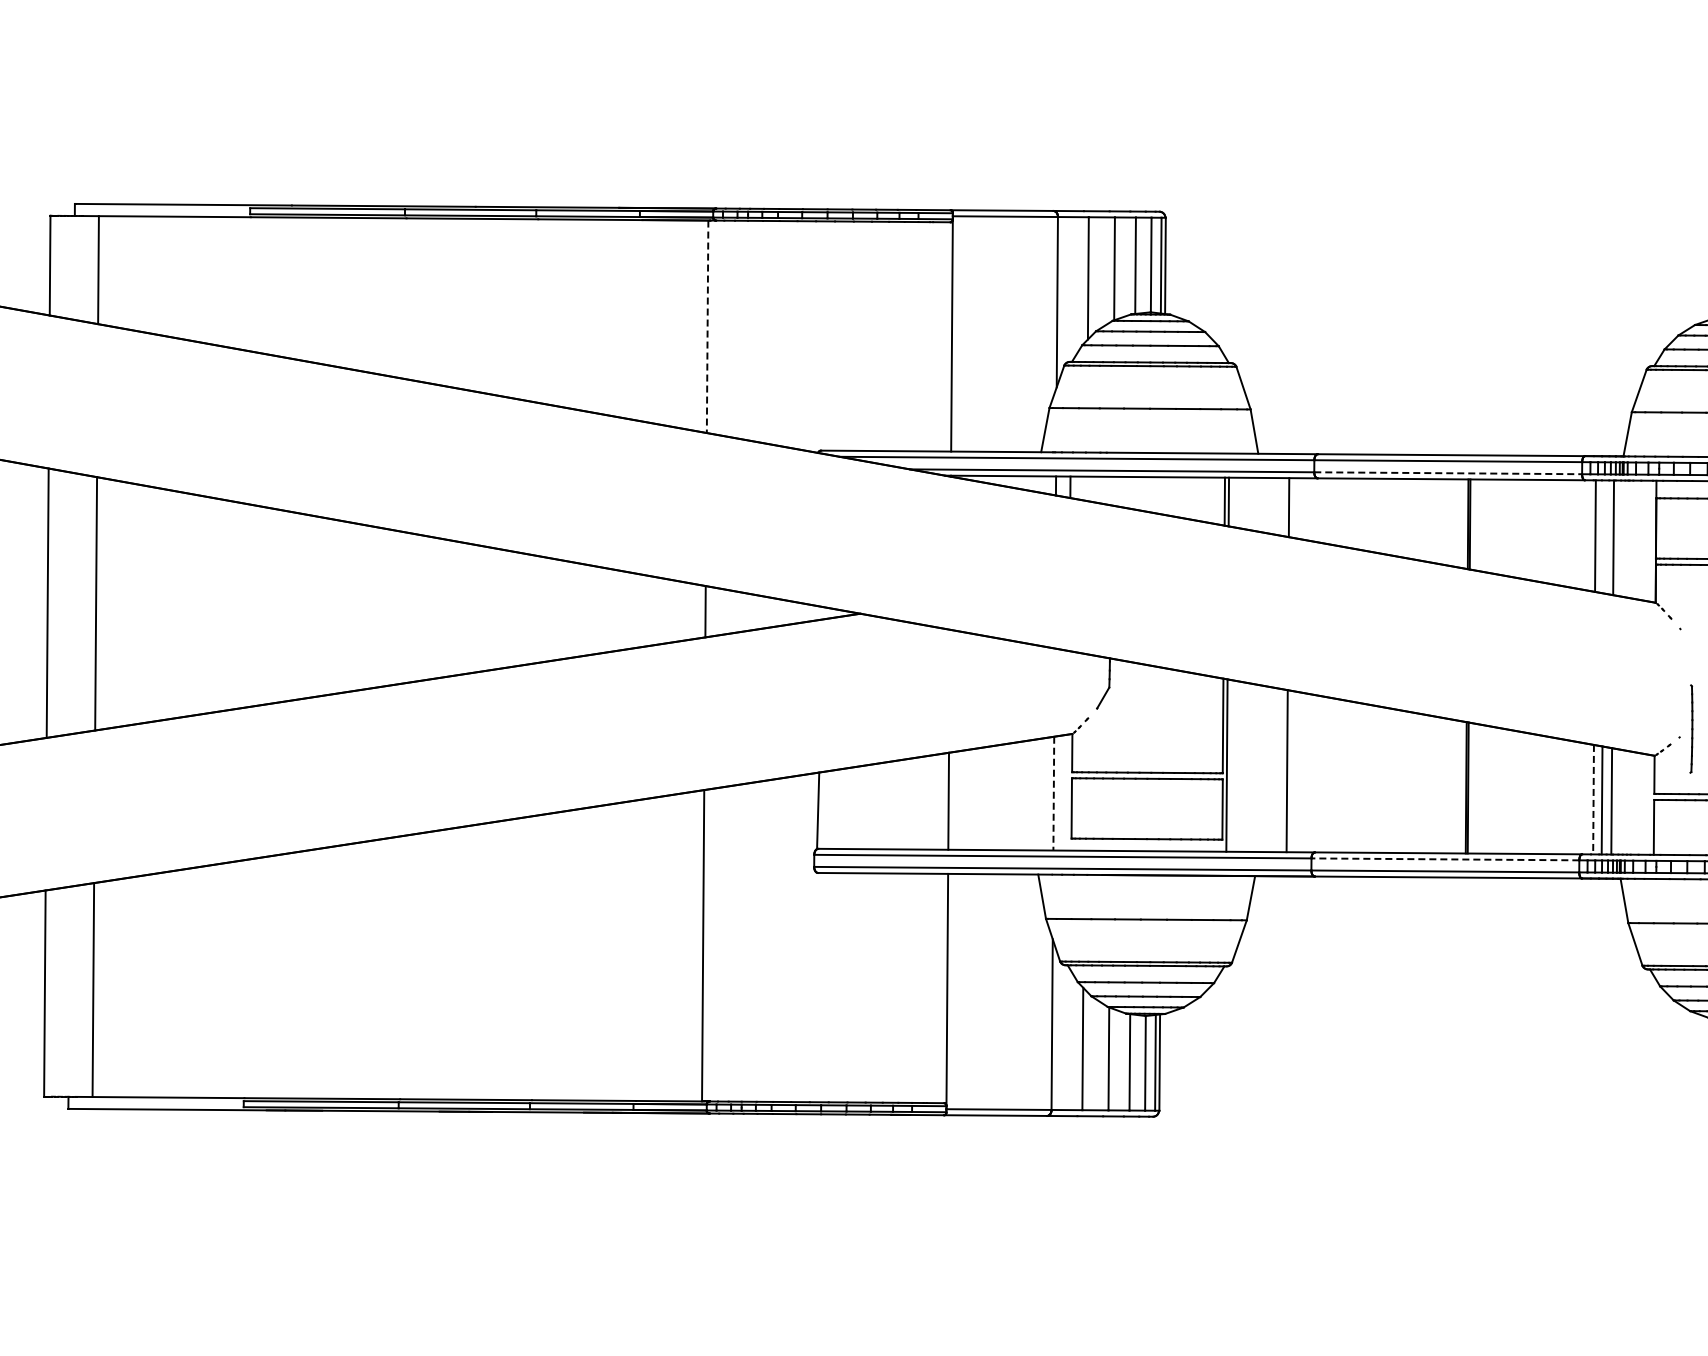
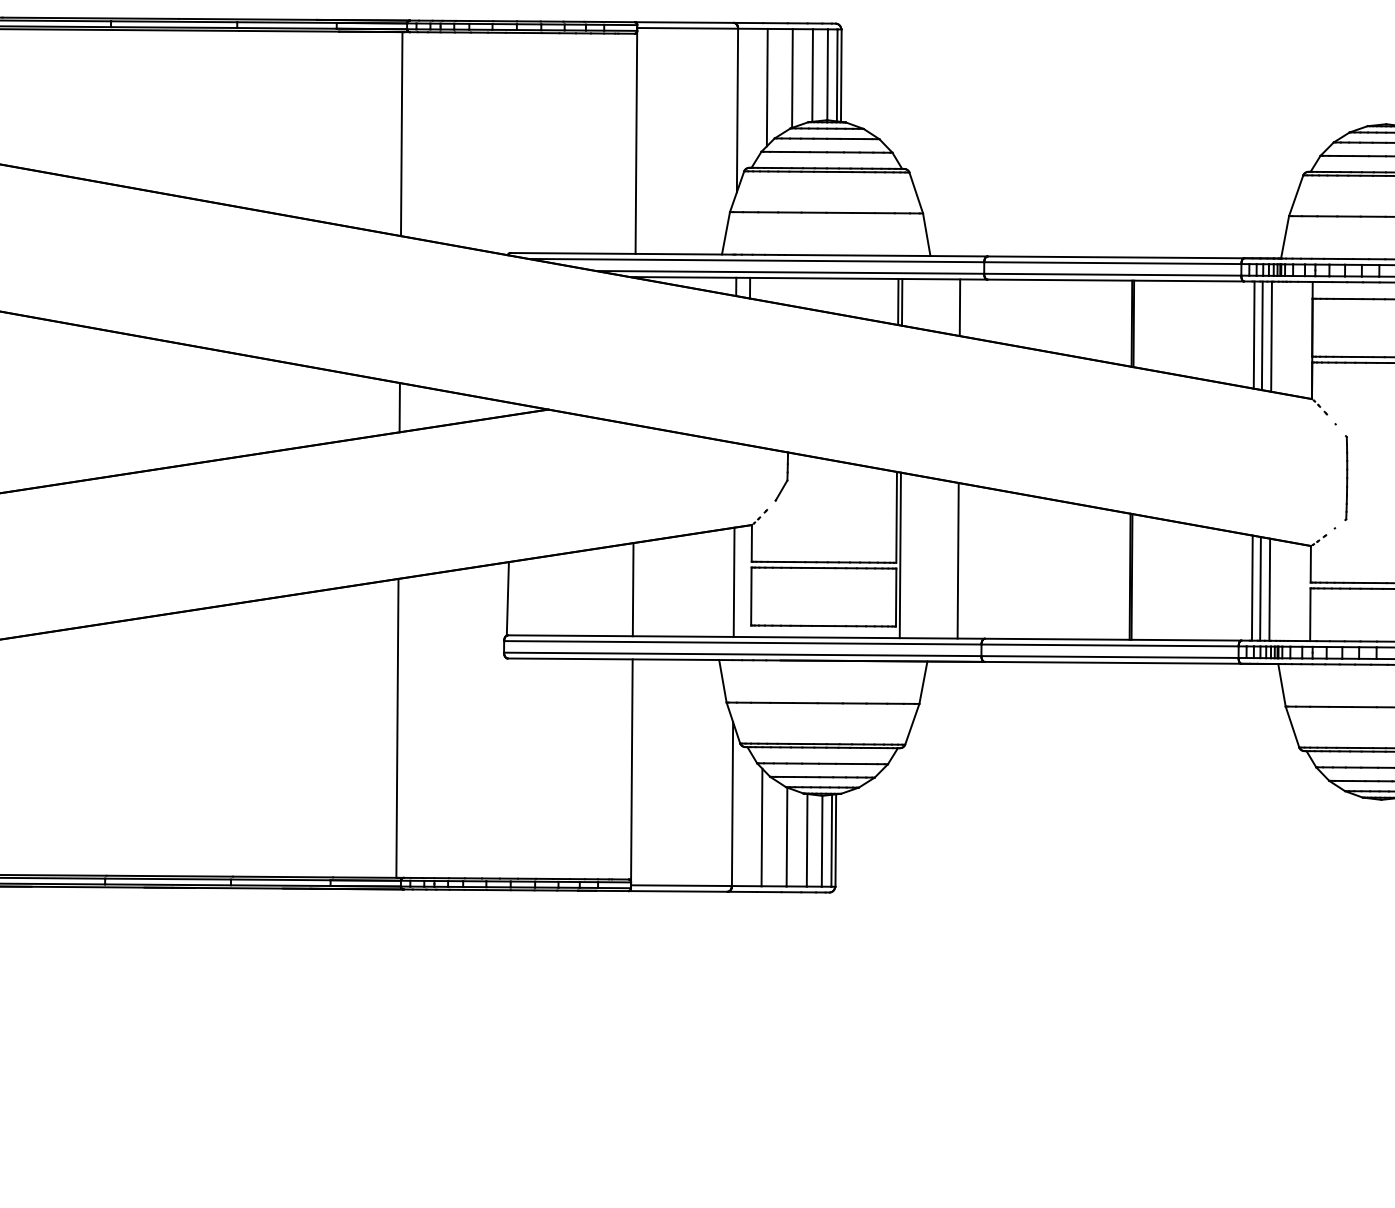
line: (707, 327) -> (401, 134), dashed -> solid
line: (1448, 473) -> (1113, 274), dashed -> solid
line: (1603, 536) -> (1261, 335), added
part: (1691, 728) -> (1346, 477), moved
line: (1053, 793) -> (733, 582), dashed -> solid
line: (1593, 799) -> (1252, 587), dashed -> solid
line: (1445, 859) -> (1110, 645), dashed -> solid

